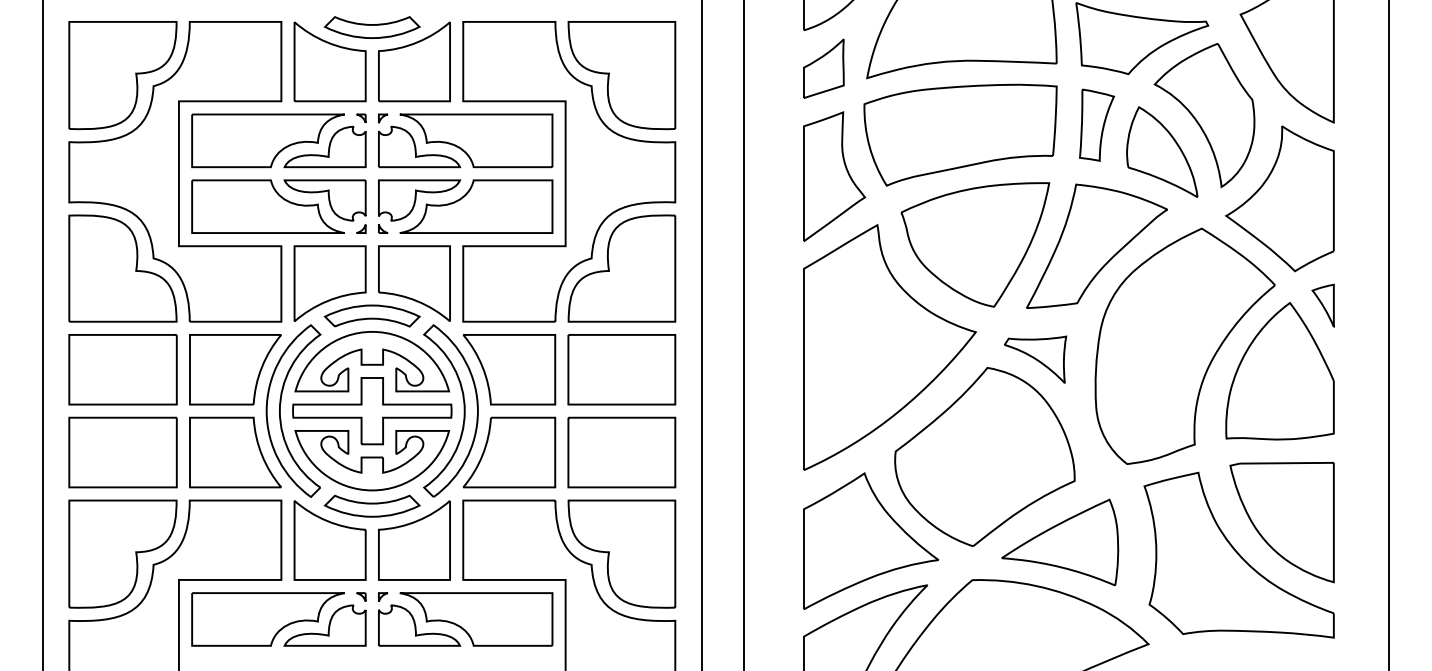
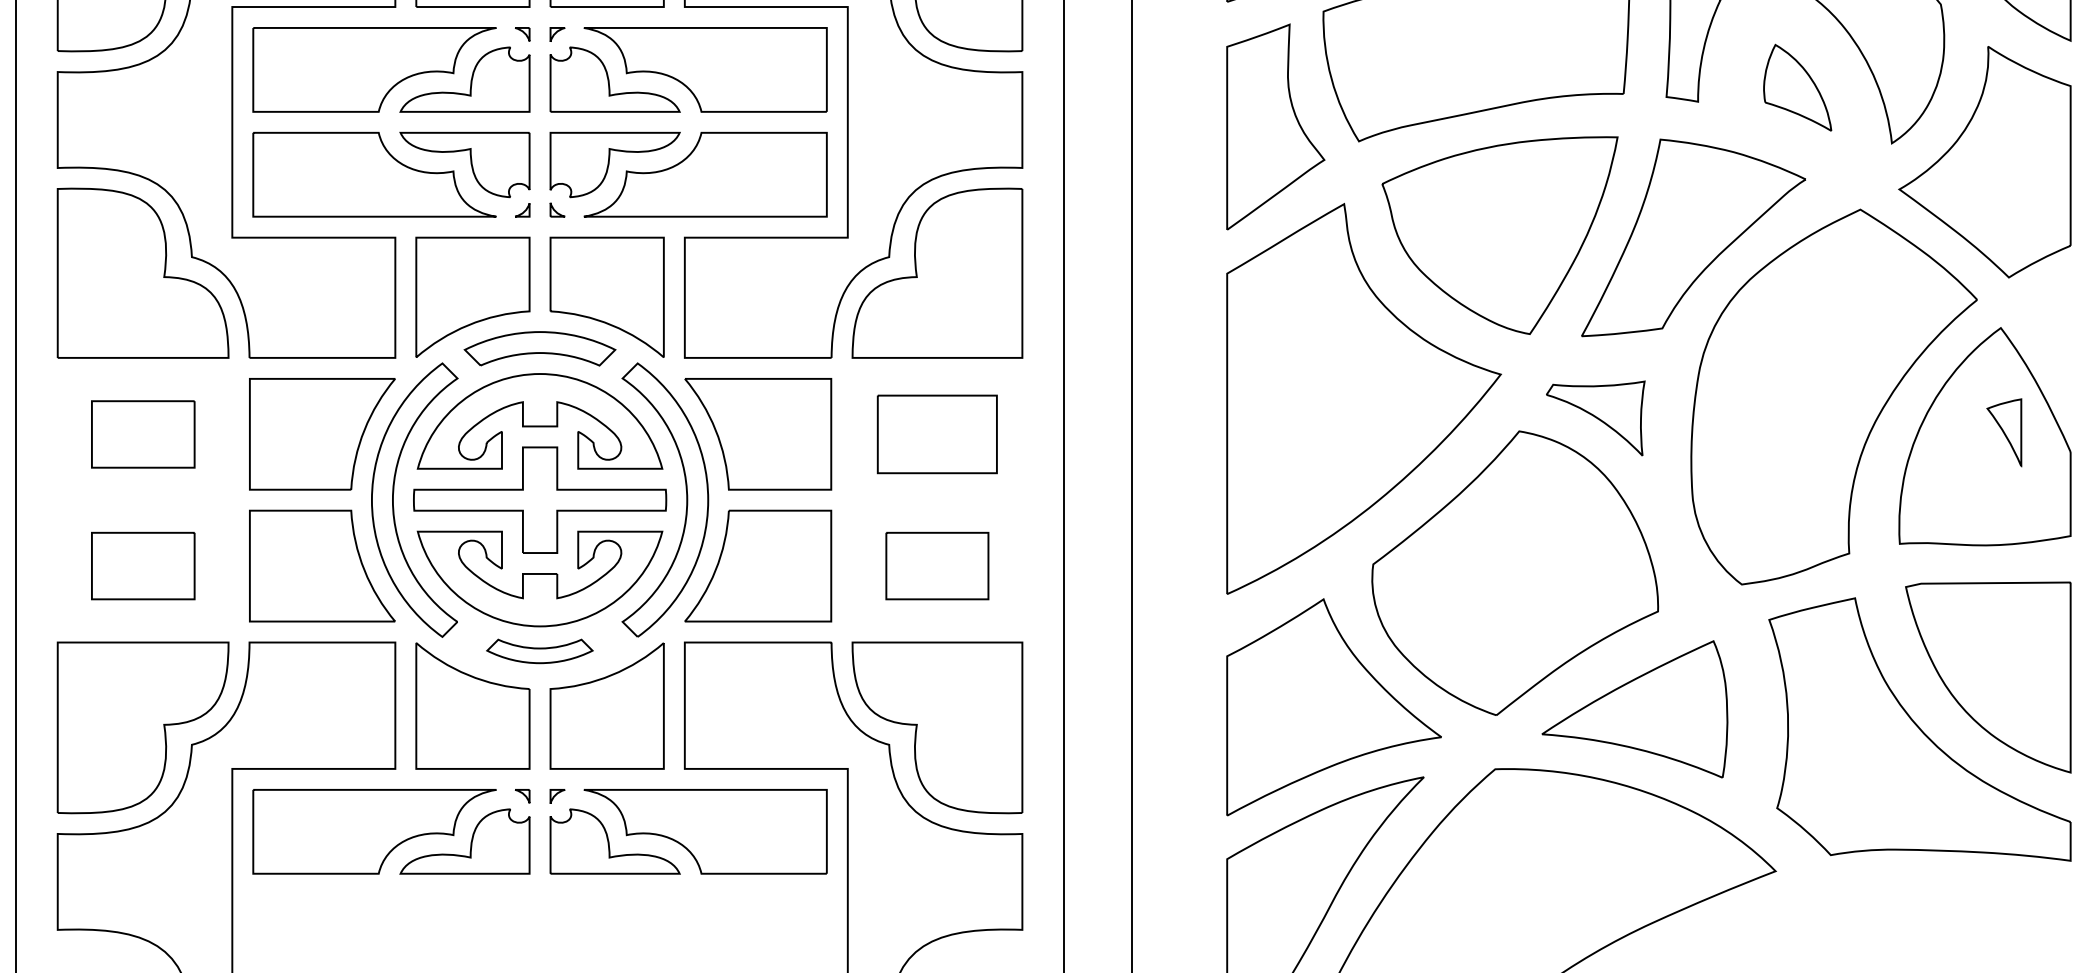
part: (1162, 151) -> (1797, 86), size x0.6
part: (1322, 305) -> (2003, 432), moved
part: (122, 369) -> (142, 433), size x0.6
part: (621, 369) -> (936, 433), size x0.7
part: (122, 452) -> (142, 566), size x0.6
part: (621, 452) -> (936, 566), size x0.6
part: (371, 505) -> (538, 650), size x0.7

